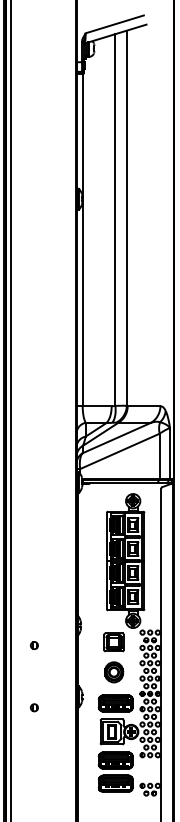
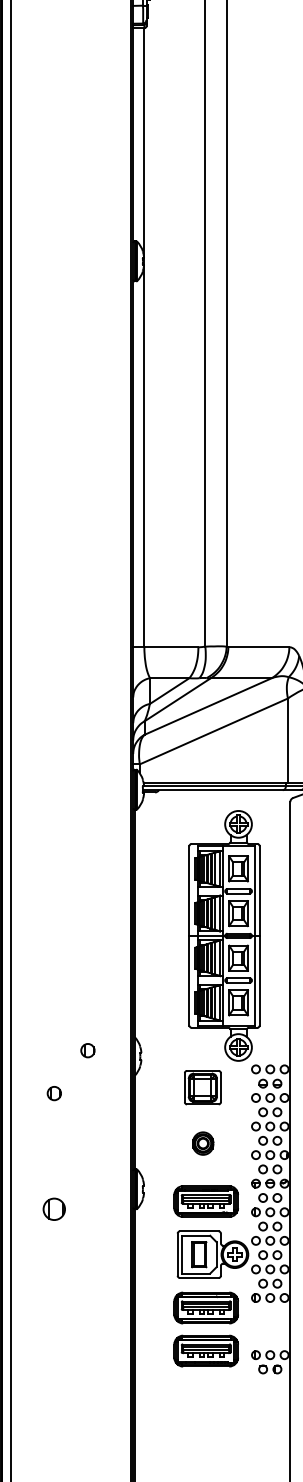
part: (52, 622) -> (88, 1050), added
part: (114, 672) -> (203, 1143), size x0.6
part: (34, 707) -> (54, 1209), size x1.6

